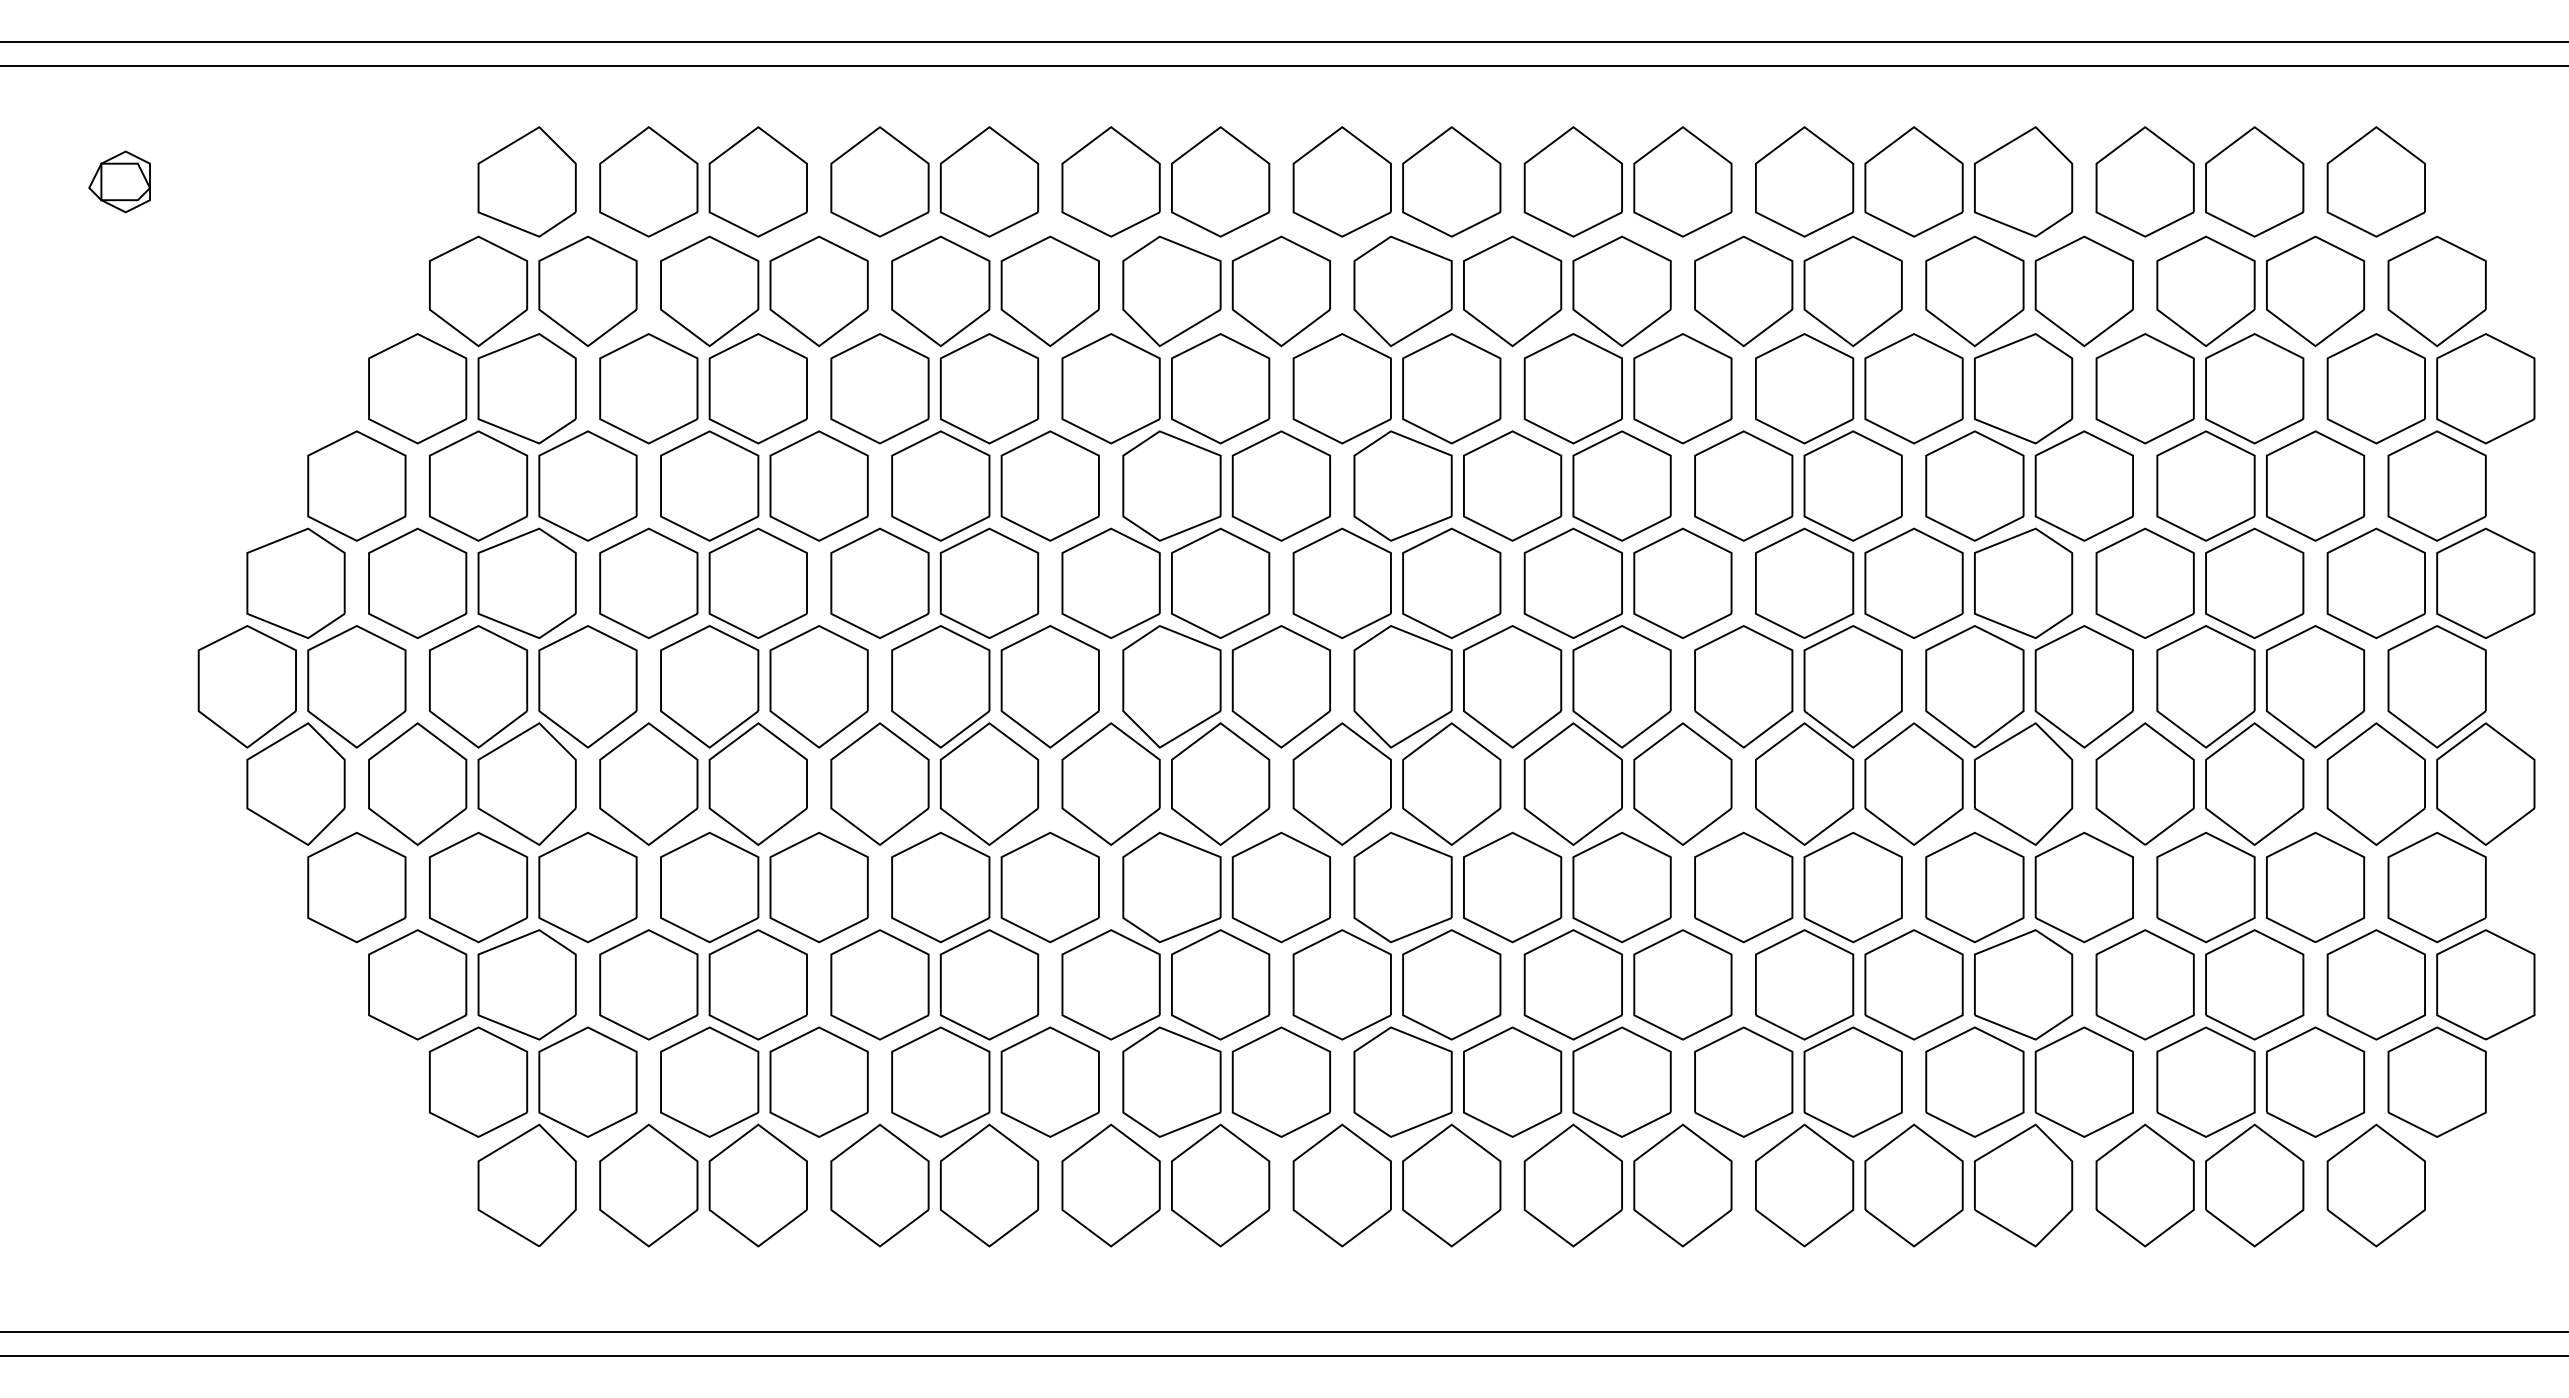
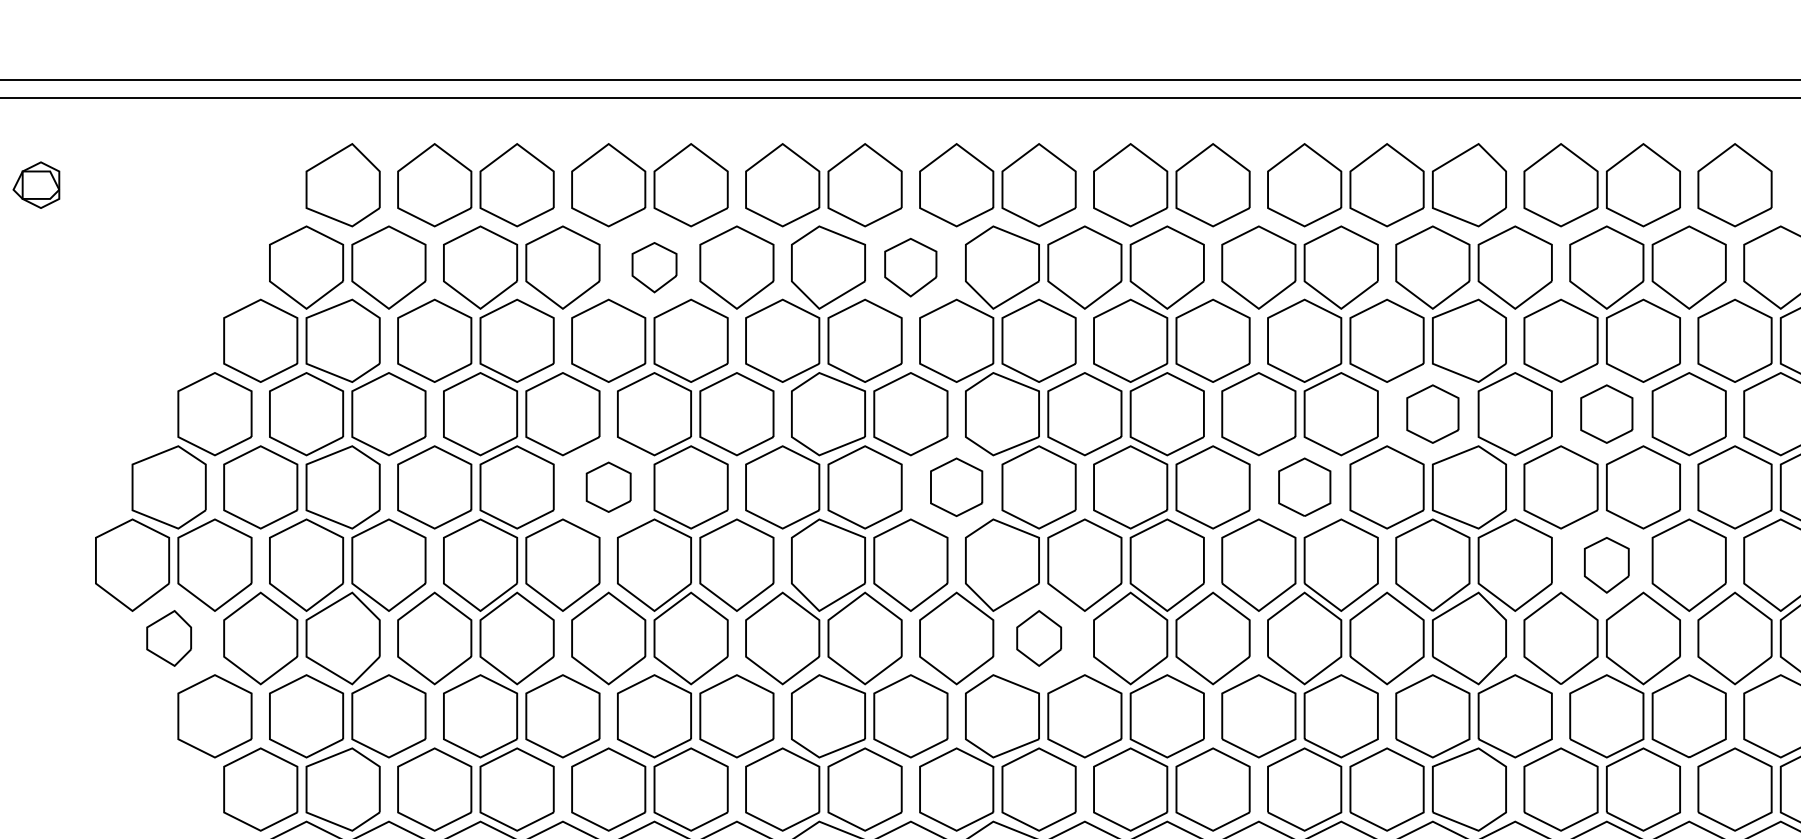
part: (940, 291) -> (654, 267), size x0.6
part: (1280, 291) -> (910, 267), size x0.7
part: (1974, 485) -> (1432, 413), size x0.7
part: (2205, 485) -> (1606, 413), size x0.7
part: (879, 582) -> (608, 486), size x0.6
part: (1341, 582) -> (956, 486), size x0.7
part: (1804, 582) -> (1304, 486), size x0.7
part: (2205, 686) -> (1606, 565), size x0.6
part: (295, 783) -> (168, 638), size x0.6
part: (1451, 783) -> (1038, 638), size x0.6

